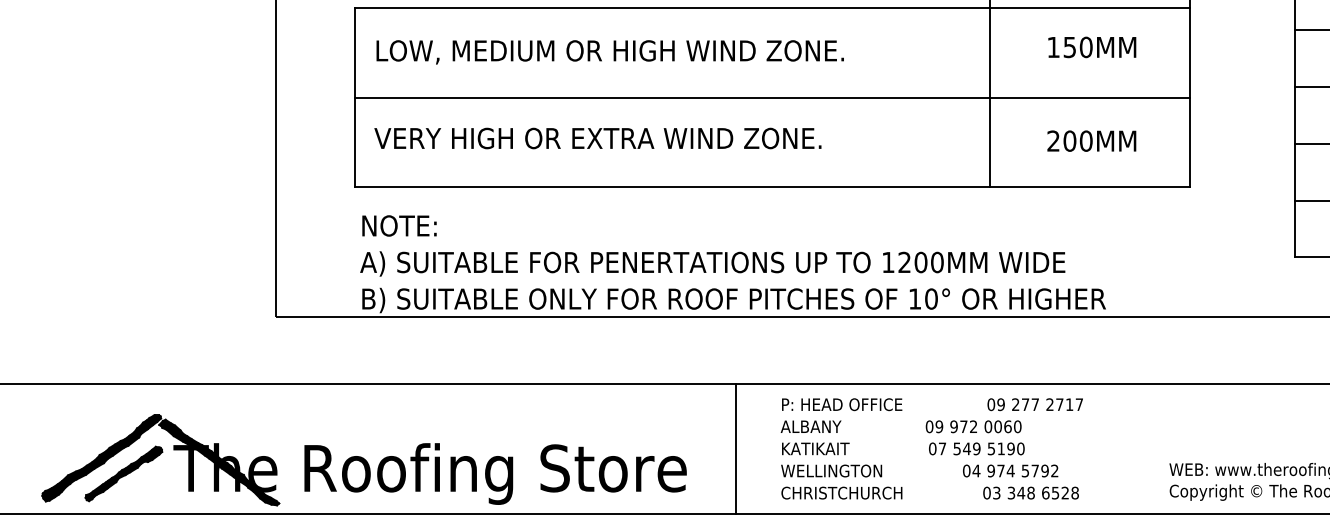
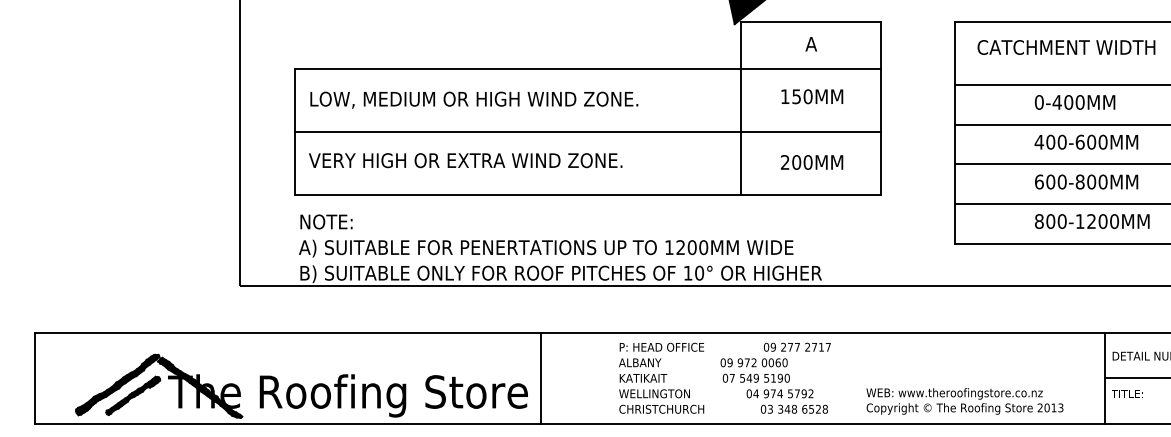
line: (736, 447) -> (540, 377), moved
text: (931, 447) -> (724, 377), moved

